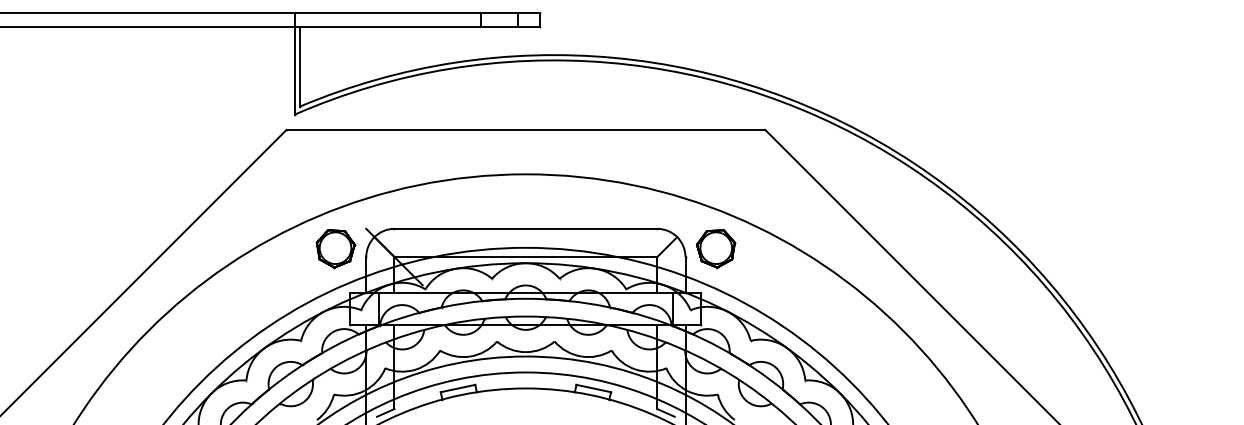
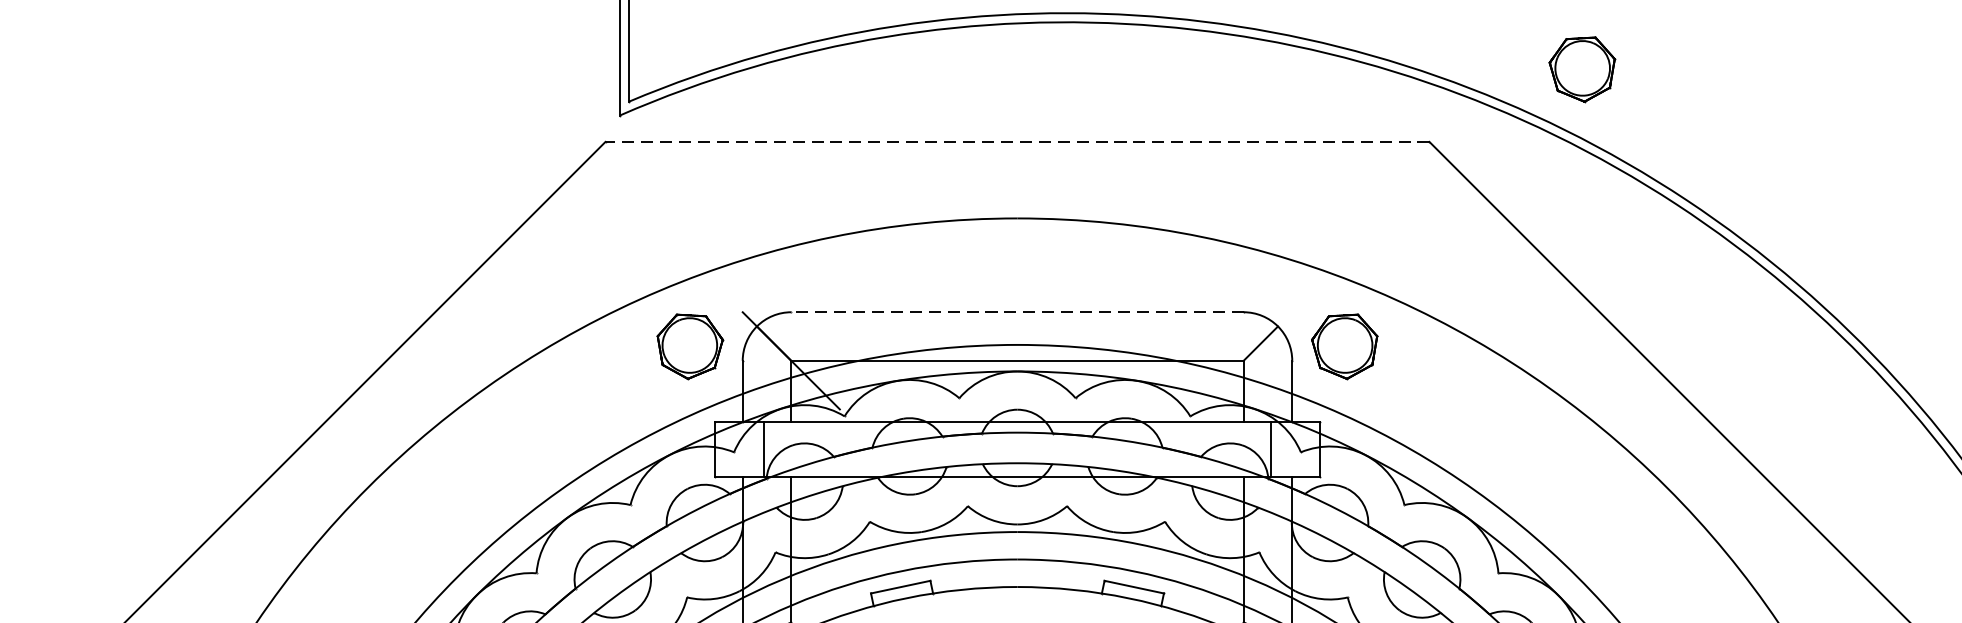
part: (854, 88) -> (1583, 70), added
line: (525, 129) -> (1016, 141), solid -> dashed
line: (525, 228) -> (1016, 311), solid -> dashed

